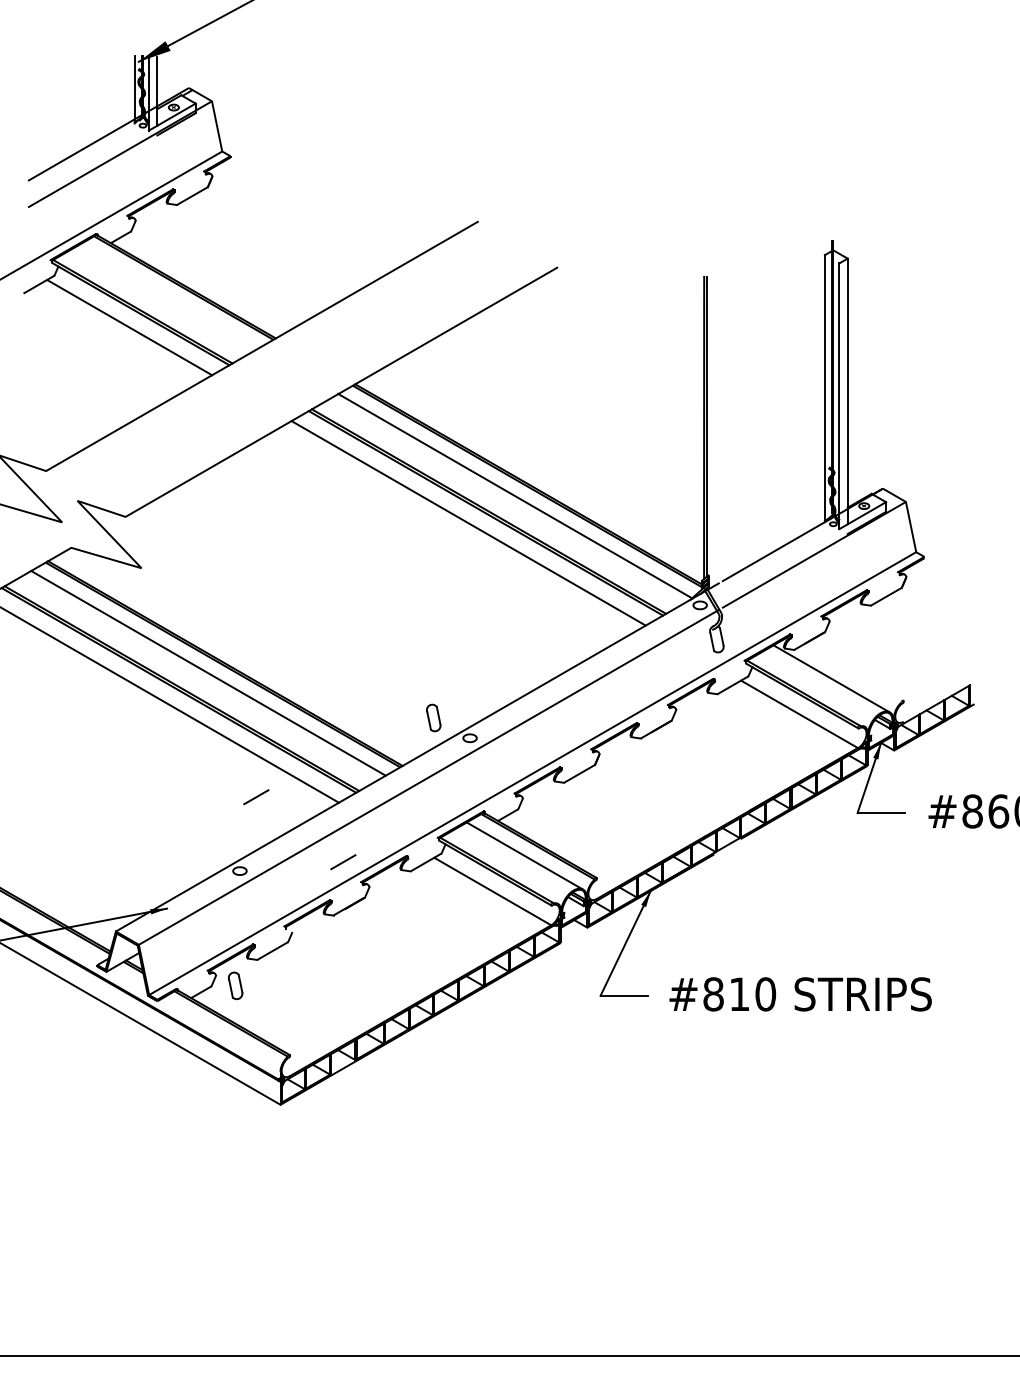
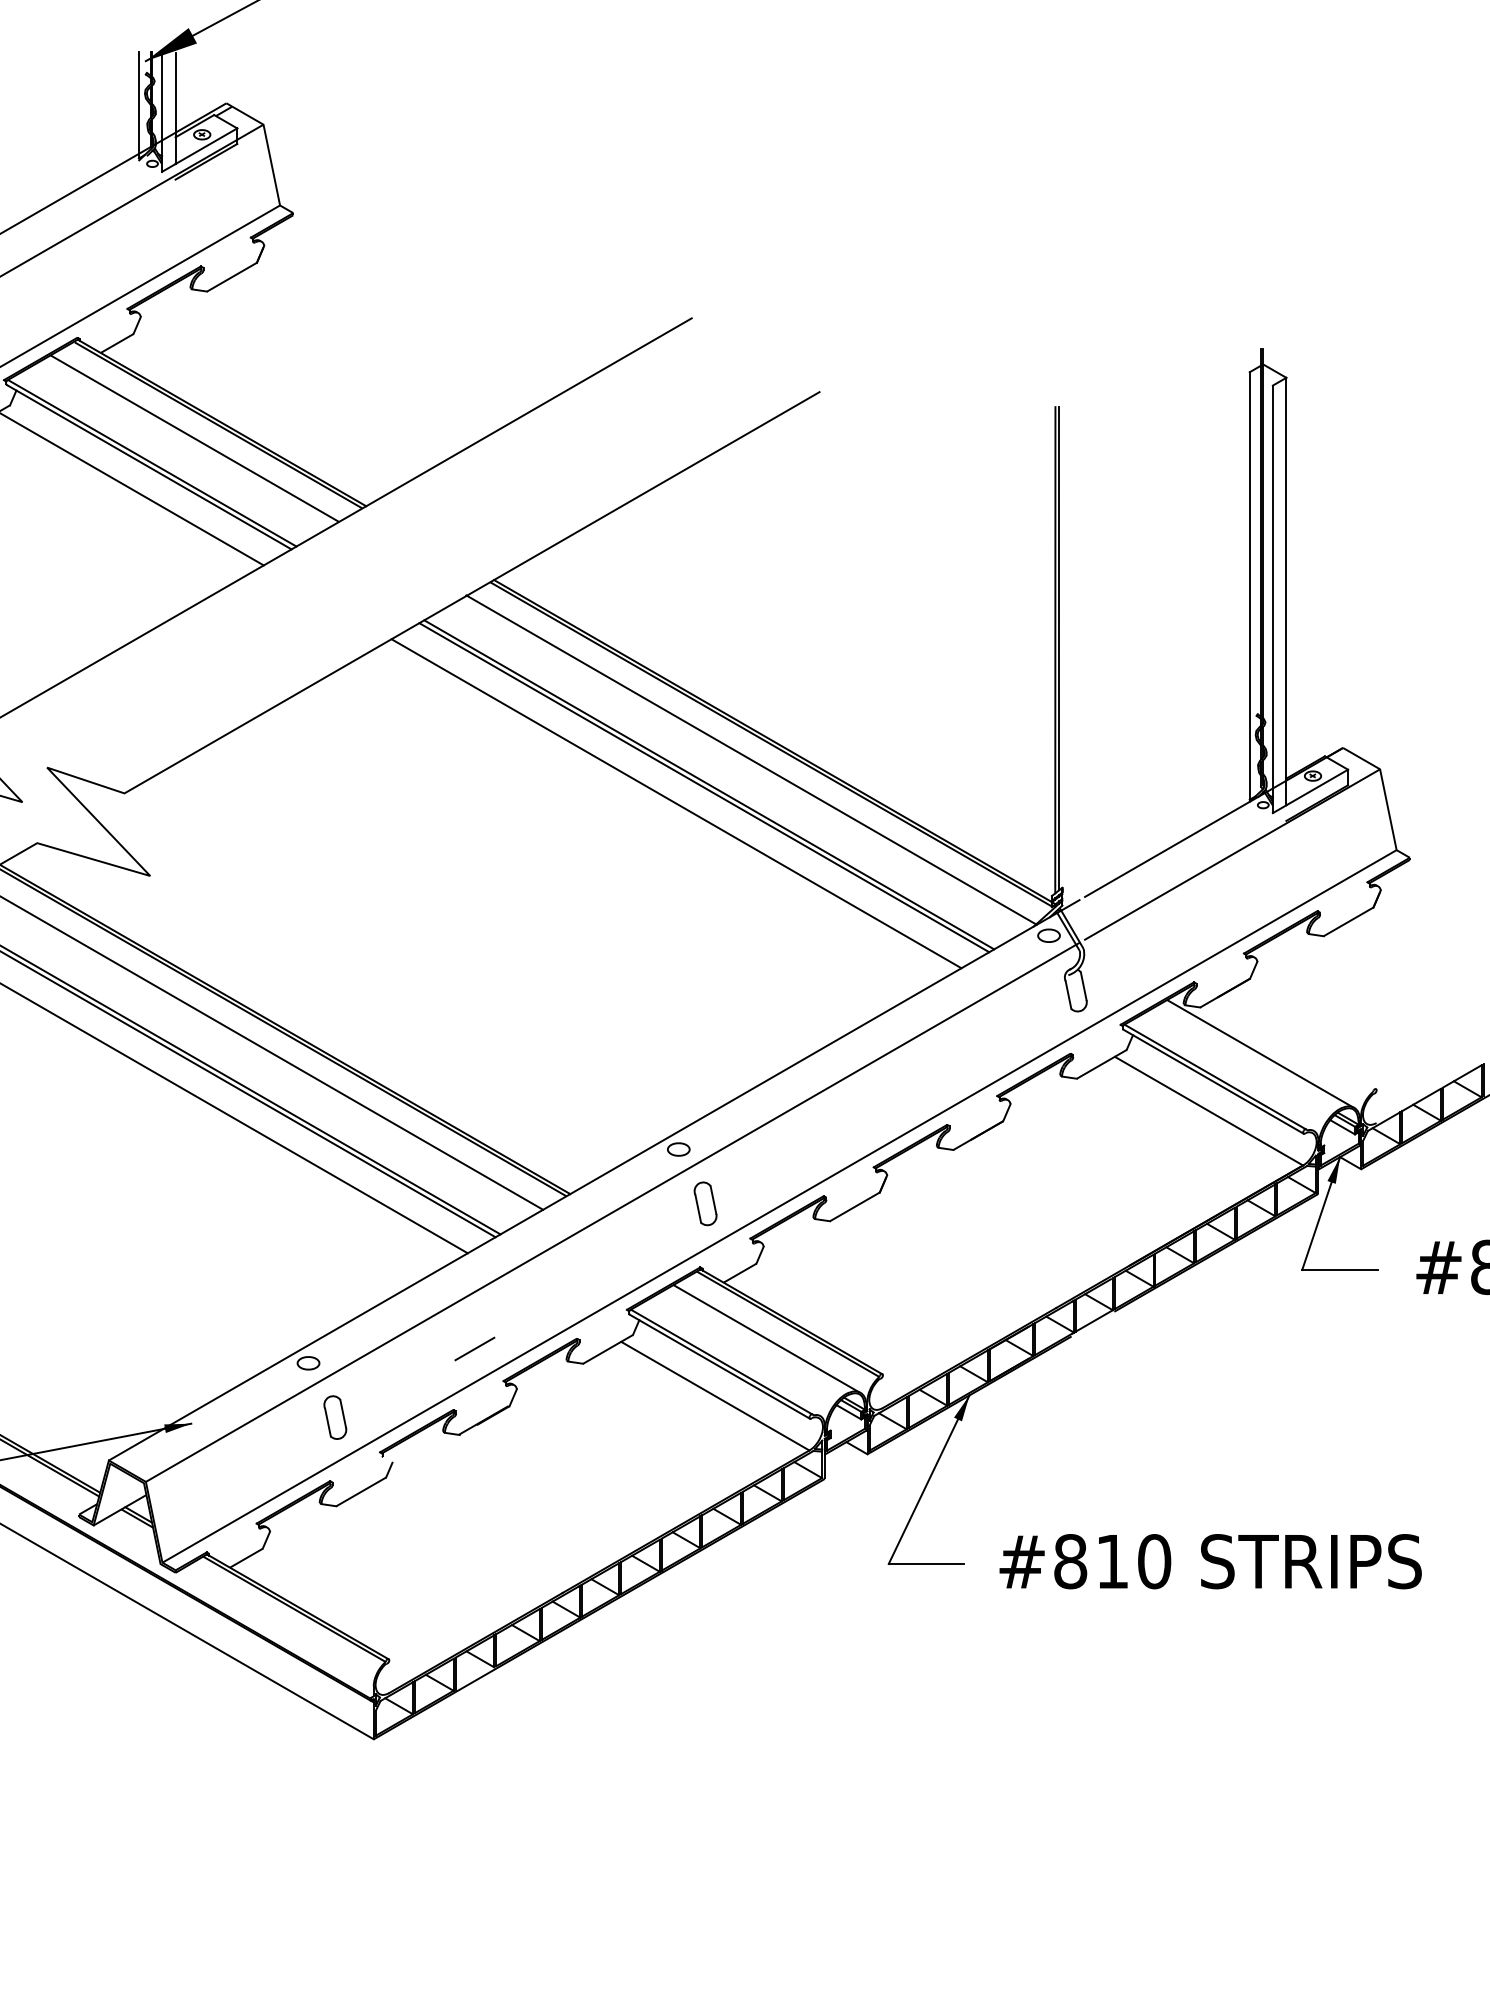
line: (169, 296) -> (195, 438), added
part: (433, 717) -> (705, 1203), moved
line: (256, 797) -> (335, 1244), removed
part: (235, 985) -> (335, 1417), moved

